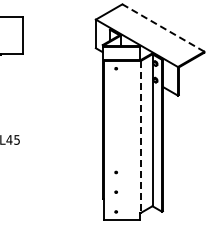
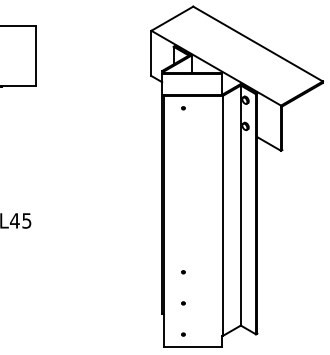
line: (162, 27) -> (256, 43), dashed -> solid
line: (141, 136) -> (223, 215), dashed -> solid

